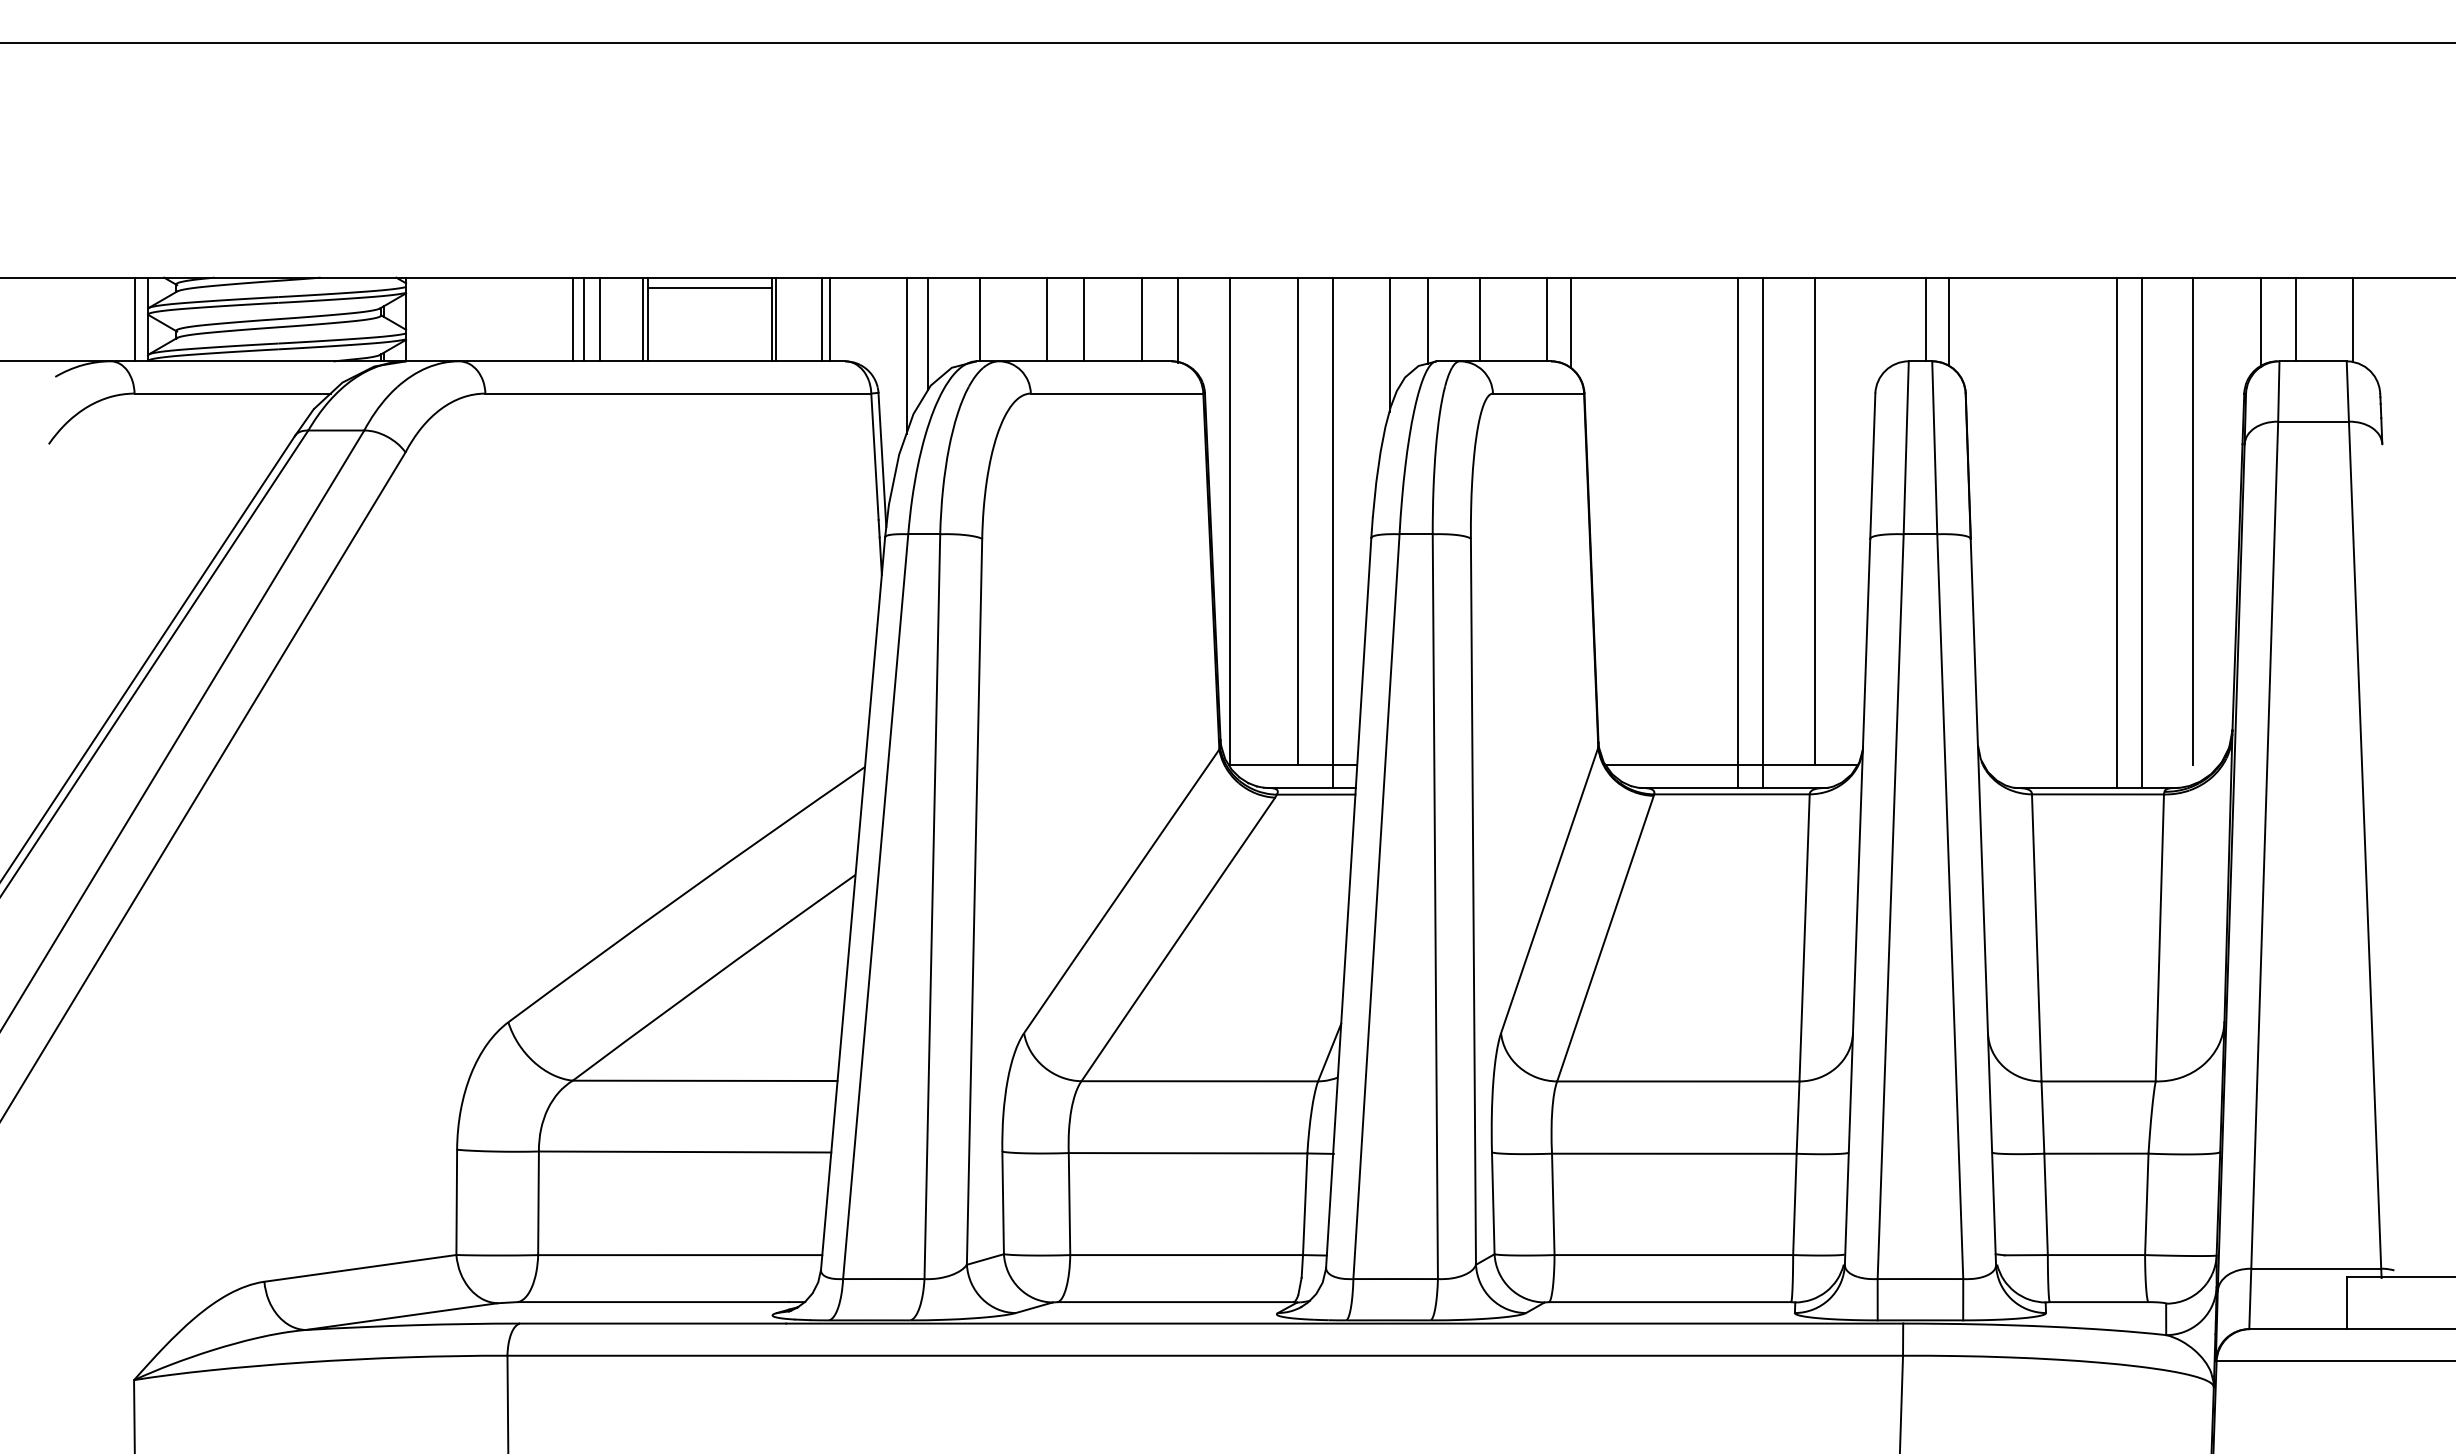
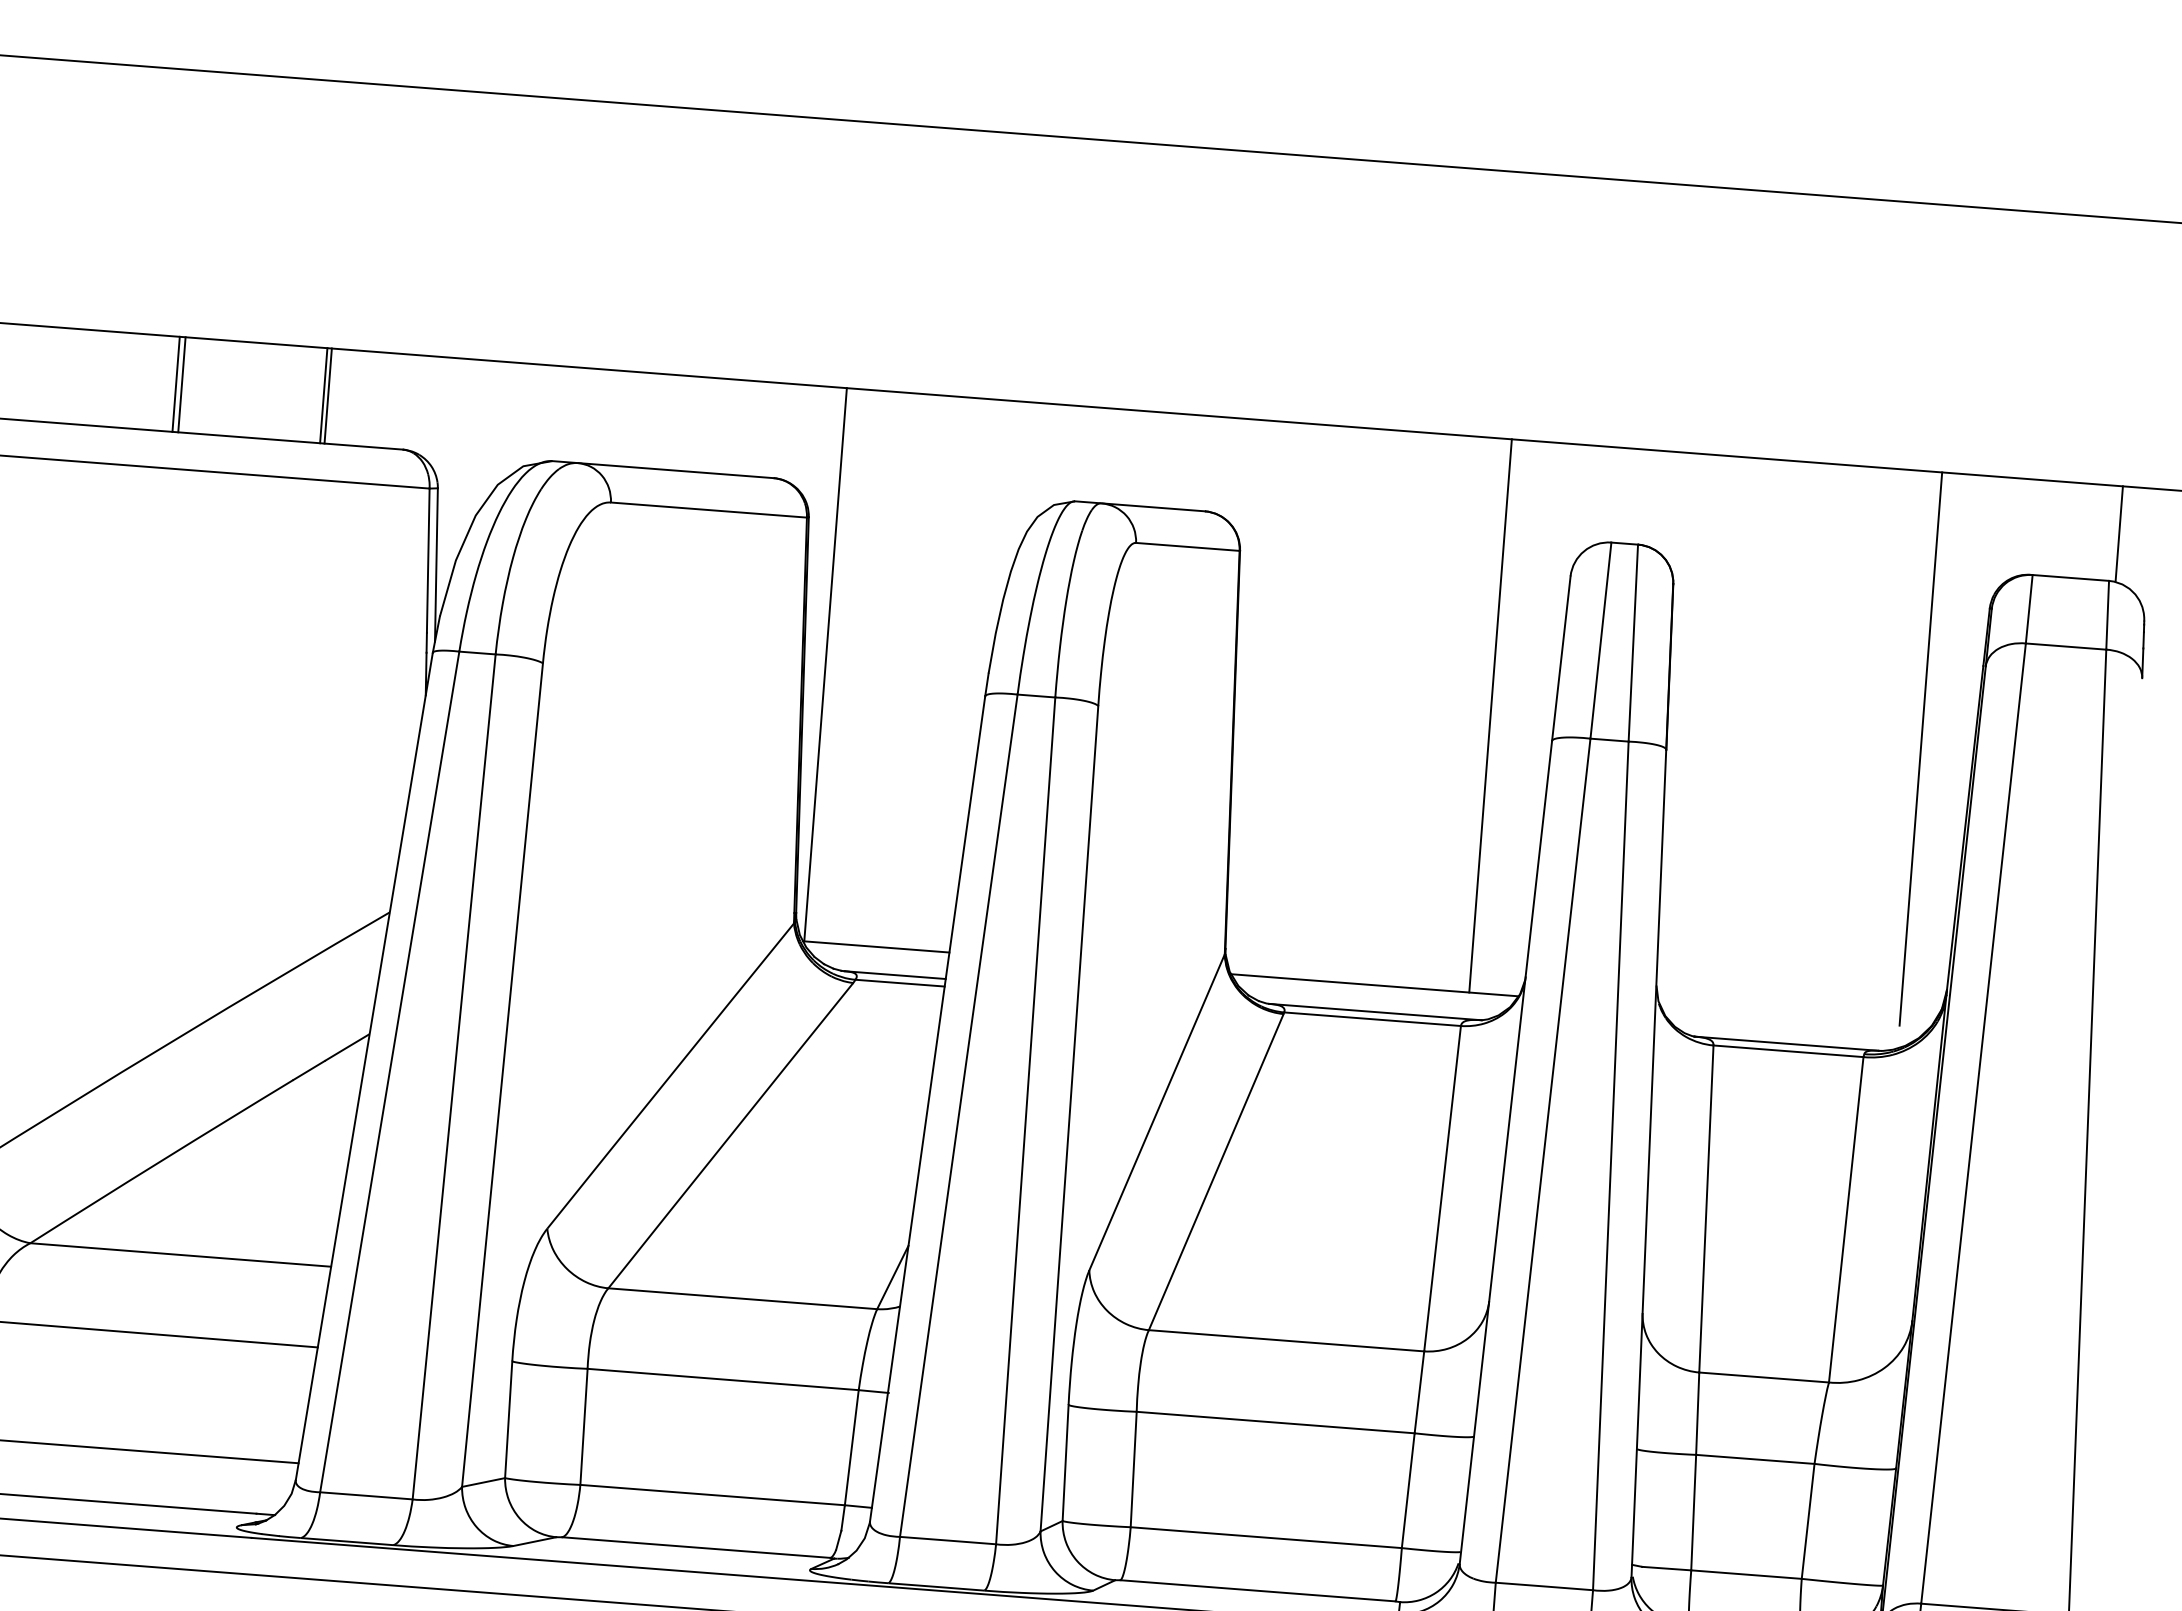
line: (709, 288) -> (254, 354), removed
line: (573, 319) -> (97, 378), removed
line: (584, 319) -> (110, 379), removed
line: (599, 319) -> (127, 380), removed
line: (821, 319) -> (379, 400), removed
line: (830, 319) -> (389, 400), removed
line: (980, 319) -> (560, 413), removed
line: (1047, 319) -> (636, 419), removed
line: (1083, 319) -> (677, 422), removed
line: (1141, 319) -> (743, 427), removed
line: (1177, 319) -> (784, 431), removed
line: (1479, 319) -> (1127, 457), removed
line: (1547, 319) -> (1204, 463), removed
line: (1925, 319) -> (1634, 496), removed
line: (2296, 319) -> (2055, 528), removed
line: (1428, 320) -> (1069, 454), removed
line: (1949, 321) -> (1661, 500), removed
line: (2260, 321) -> (2014, 528), removed
line: (1570, 322) -> (1230, 468), removed
line: (928, 333) -> (499, 425), removed
line: (1389, 344) -> (1022, 478), removed
line: (906, 355) -> (472, 448), removed
line: (1297, 520) -> (902, 670), removed
line: (1333, 532) -> (942, 686), removed
line: (1738, 532) -> (1402, 722), removed
line: (1762, 532) -> (1430, 724), removed
line: (2116, 532) -> (1832, 755), removed
line: (2141, 532) -> (1860, 757), removed

